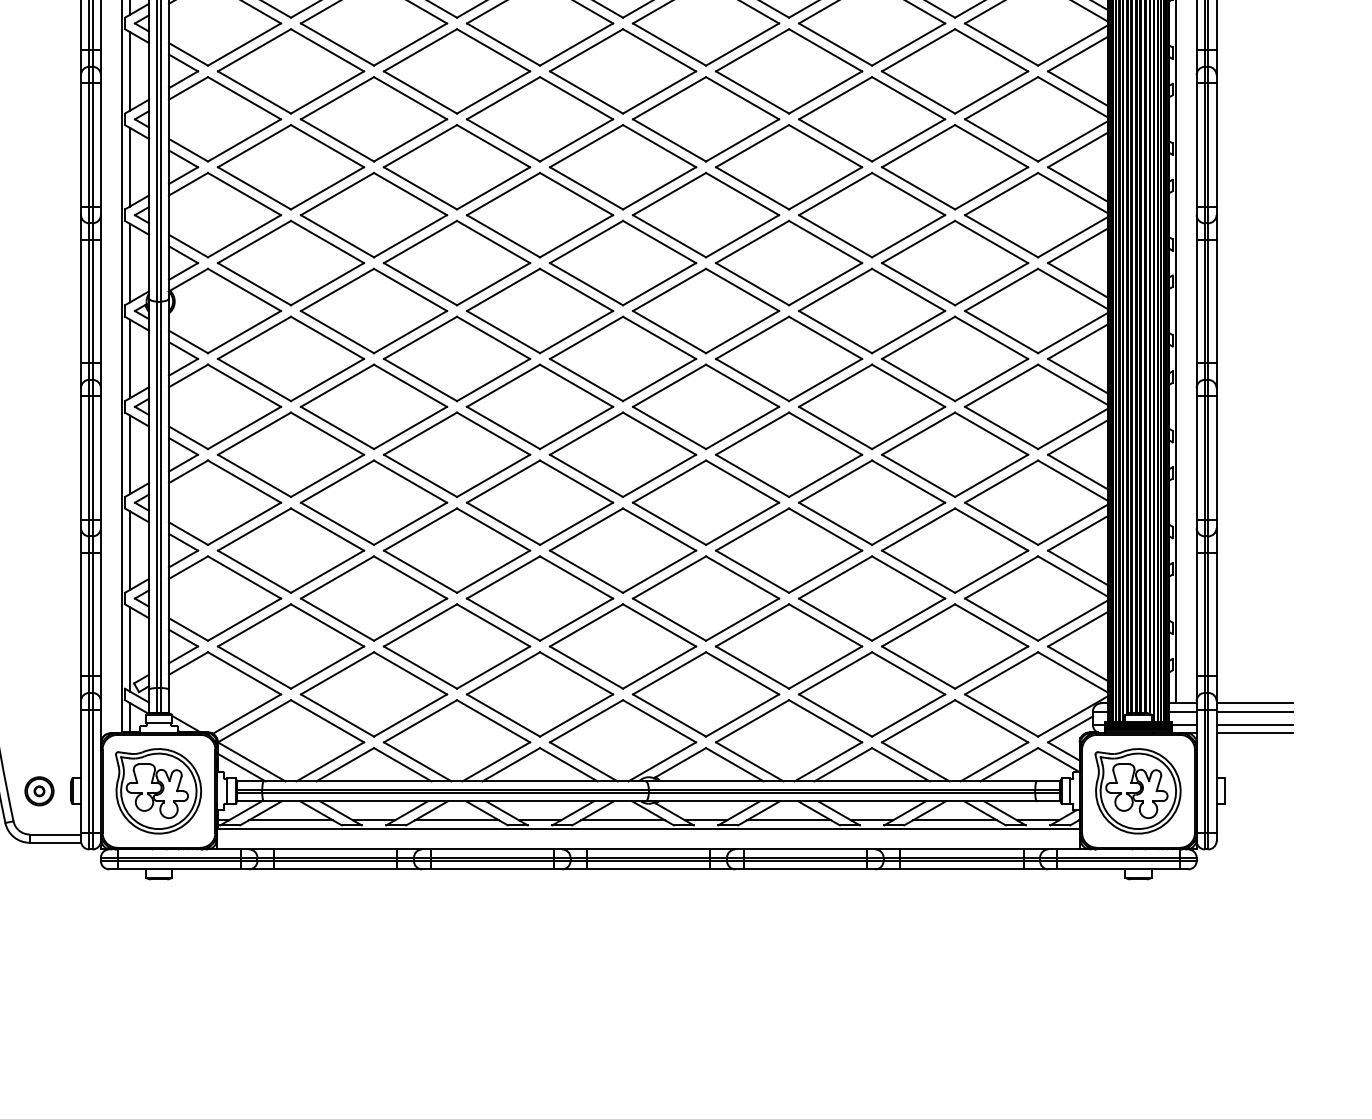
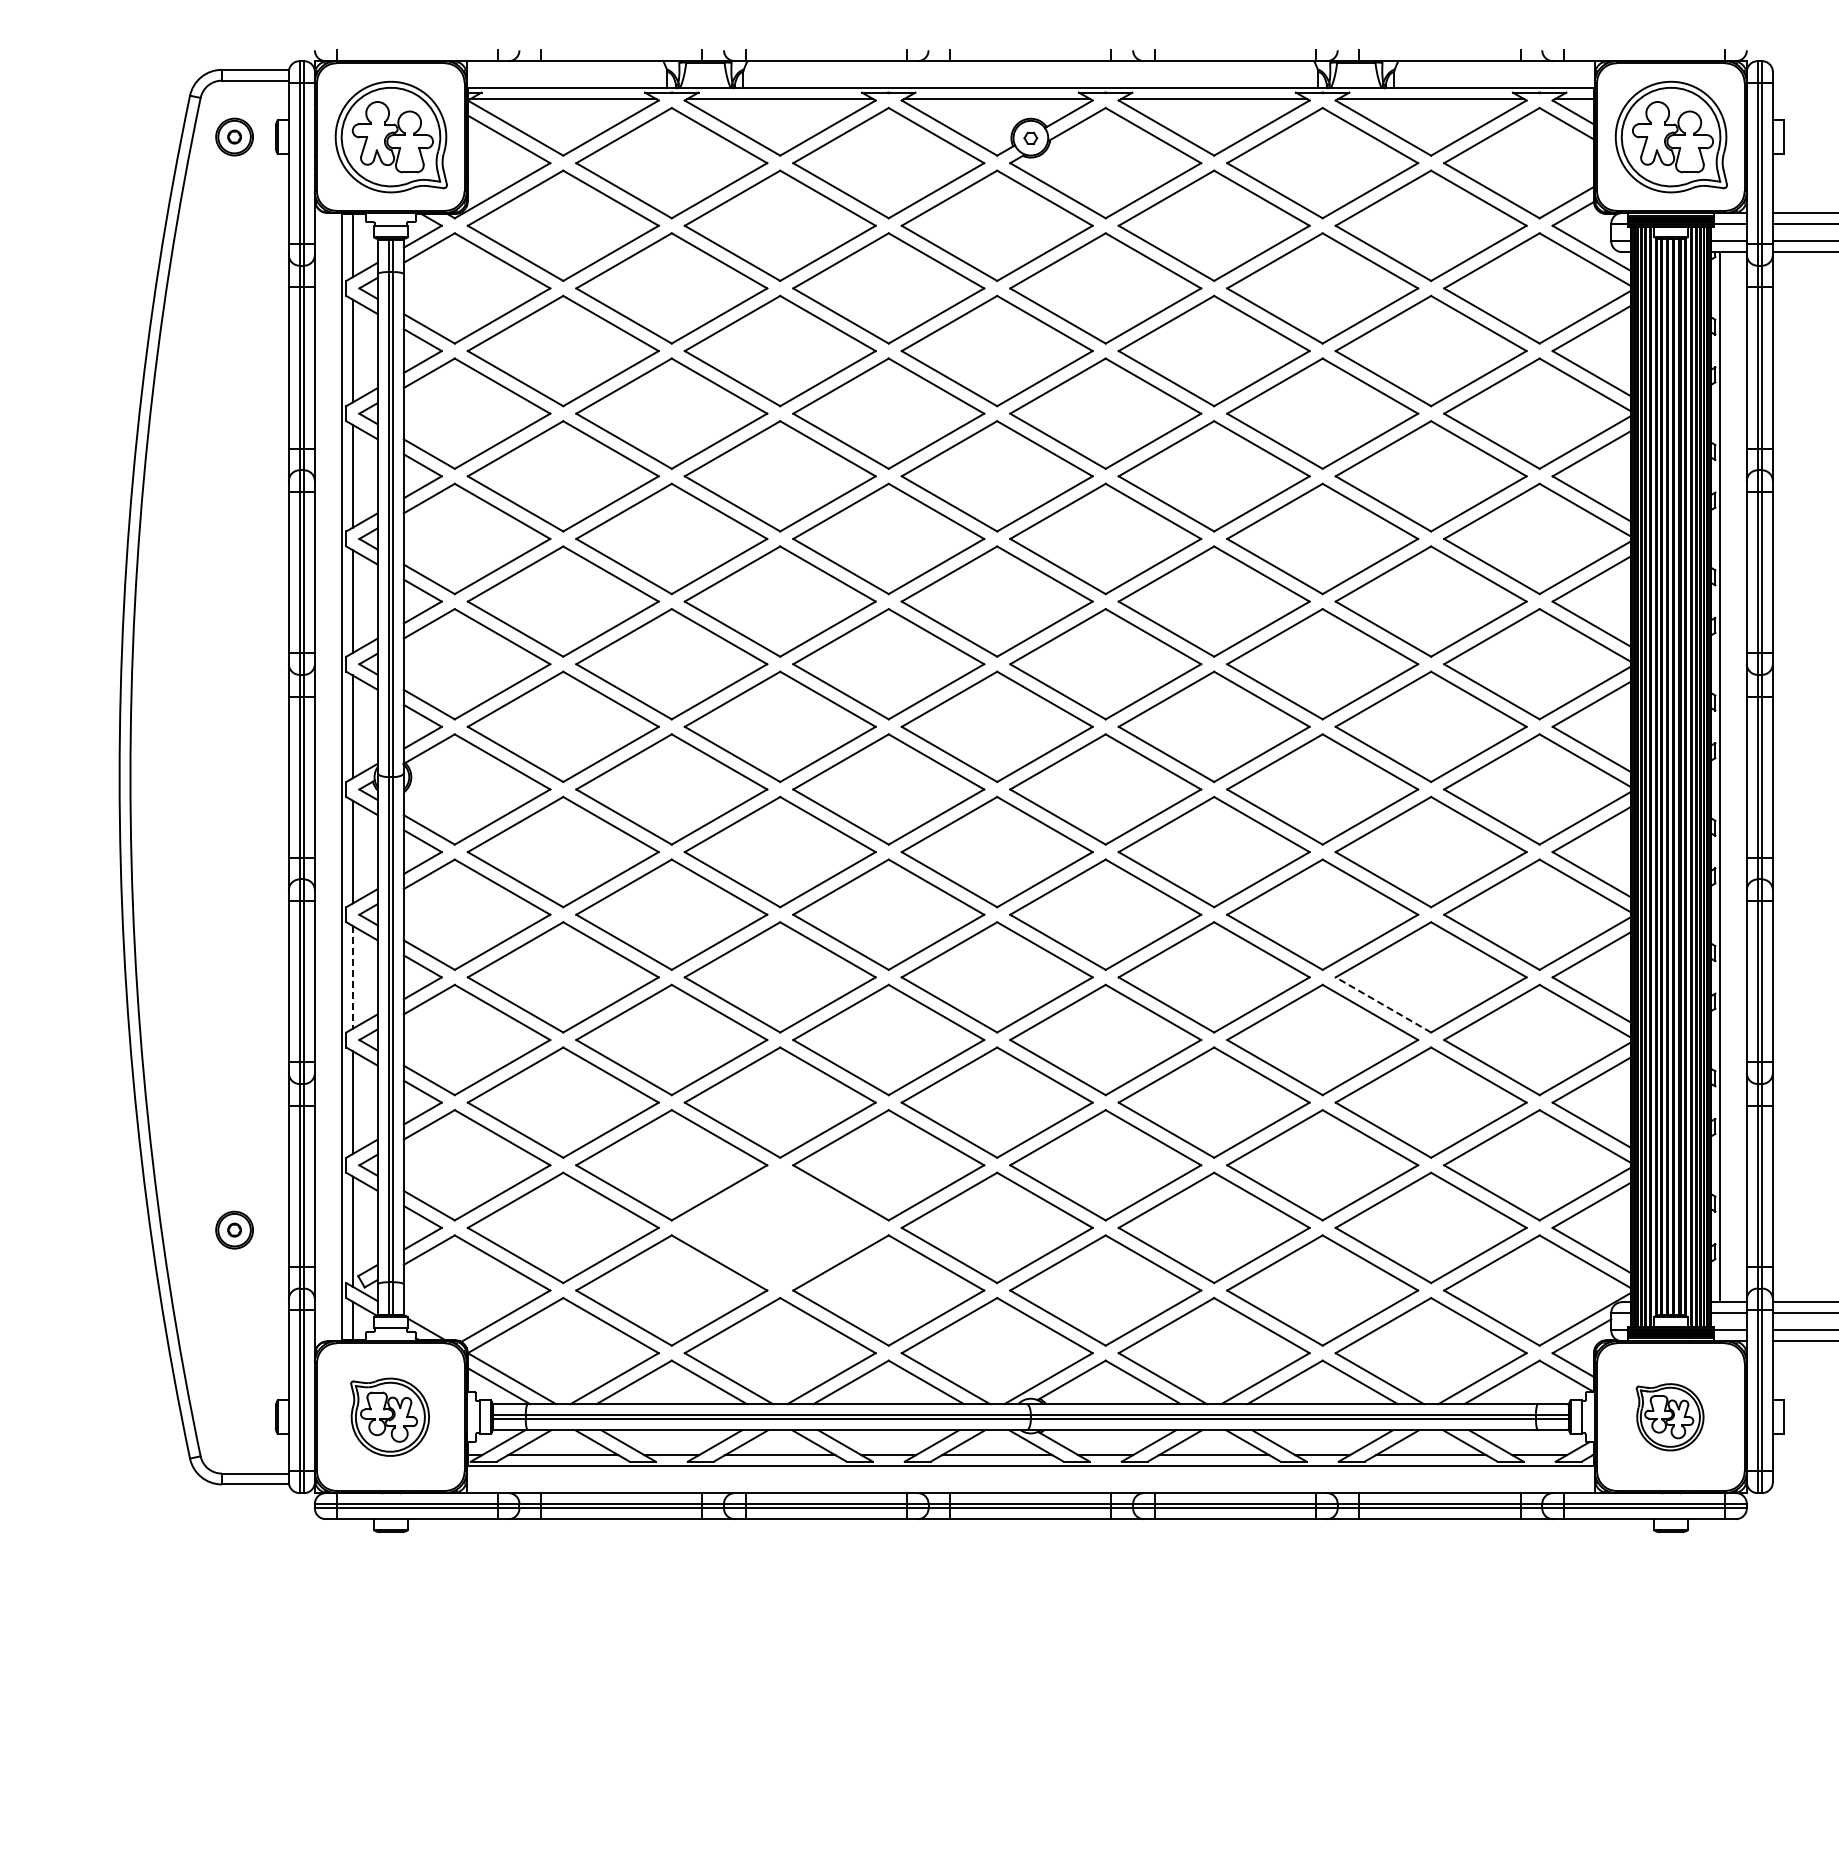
line: (129, 454) -> (352, 977), solid -> dashed
line: (918, 475) -> (1383, 1004), solid -> dashed
part: (456, 646) -> (779, 1227), removed
part: (39, 790) -> (234, 1229), moved
part: (158, 791) -> (389, 1417), size x0.7
part: (1137, 791) -> (1669, 1417), size x0.6

